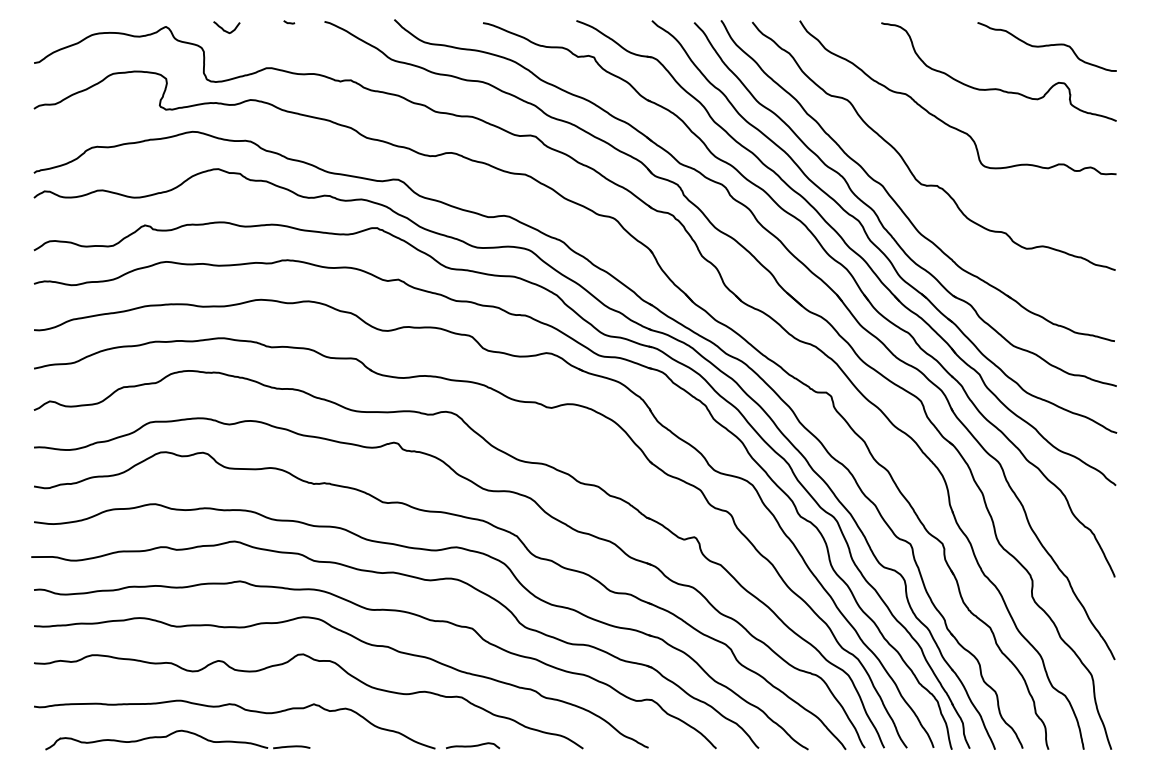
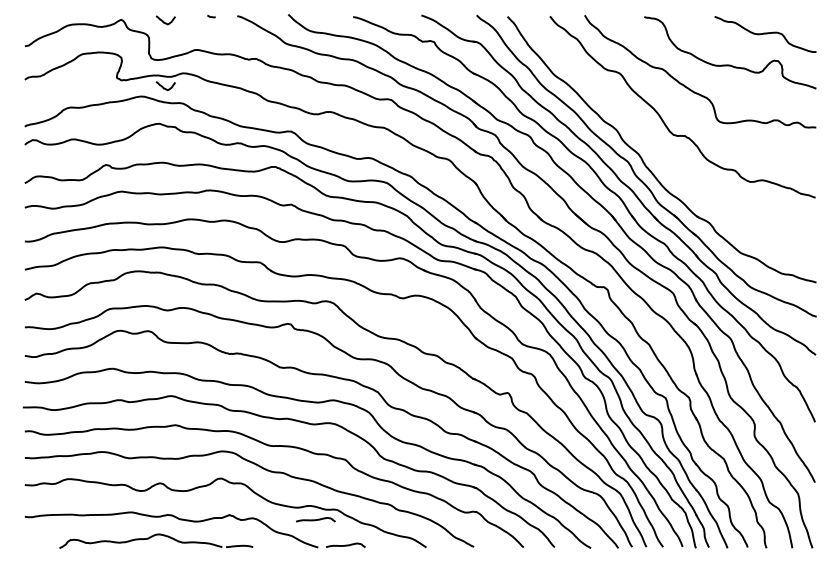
curve: (224, 119) -> (164, 87), added
part: (895, 200) -> (654, 146), removed
curve: (432, 710) -> (316, 519), added
part: (174, 733) -> (153, 536), moved

